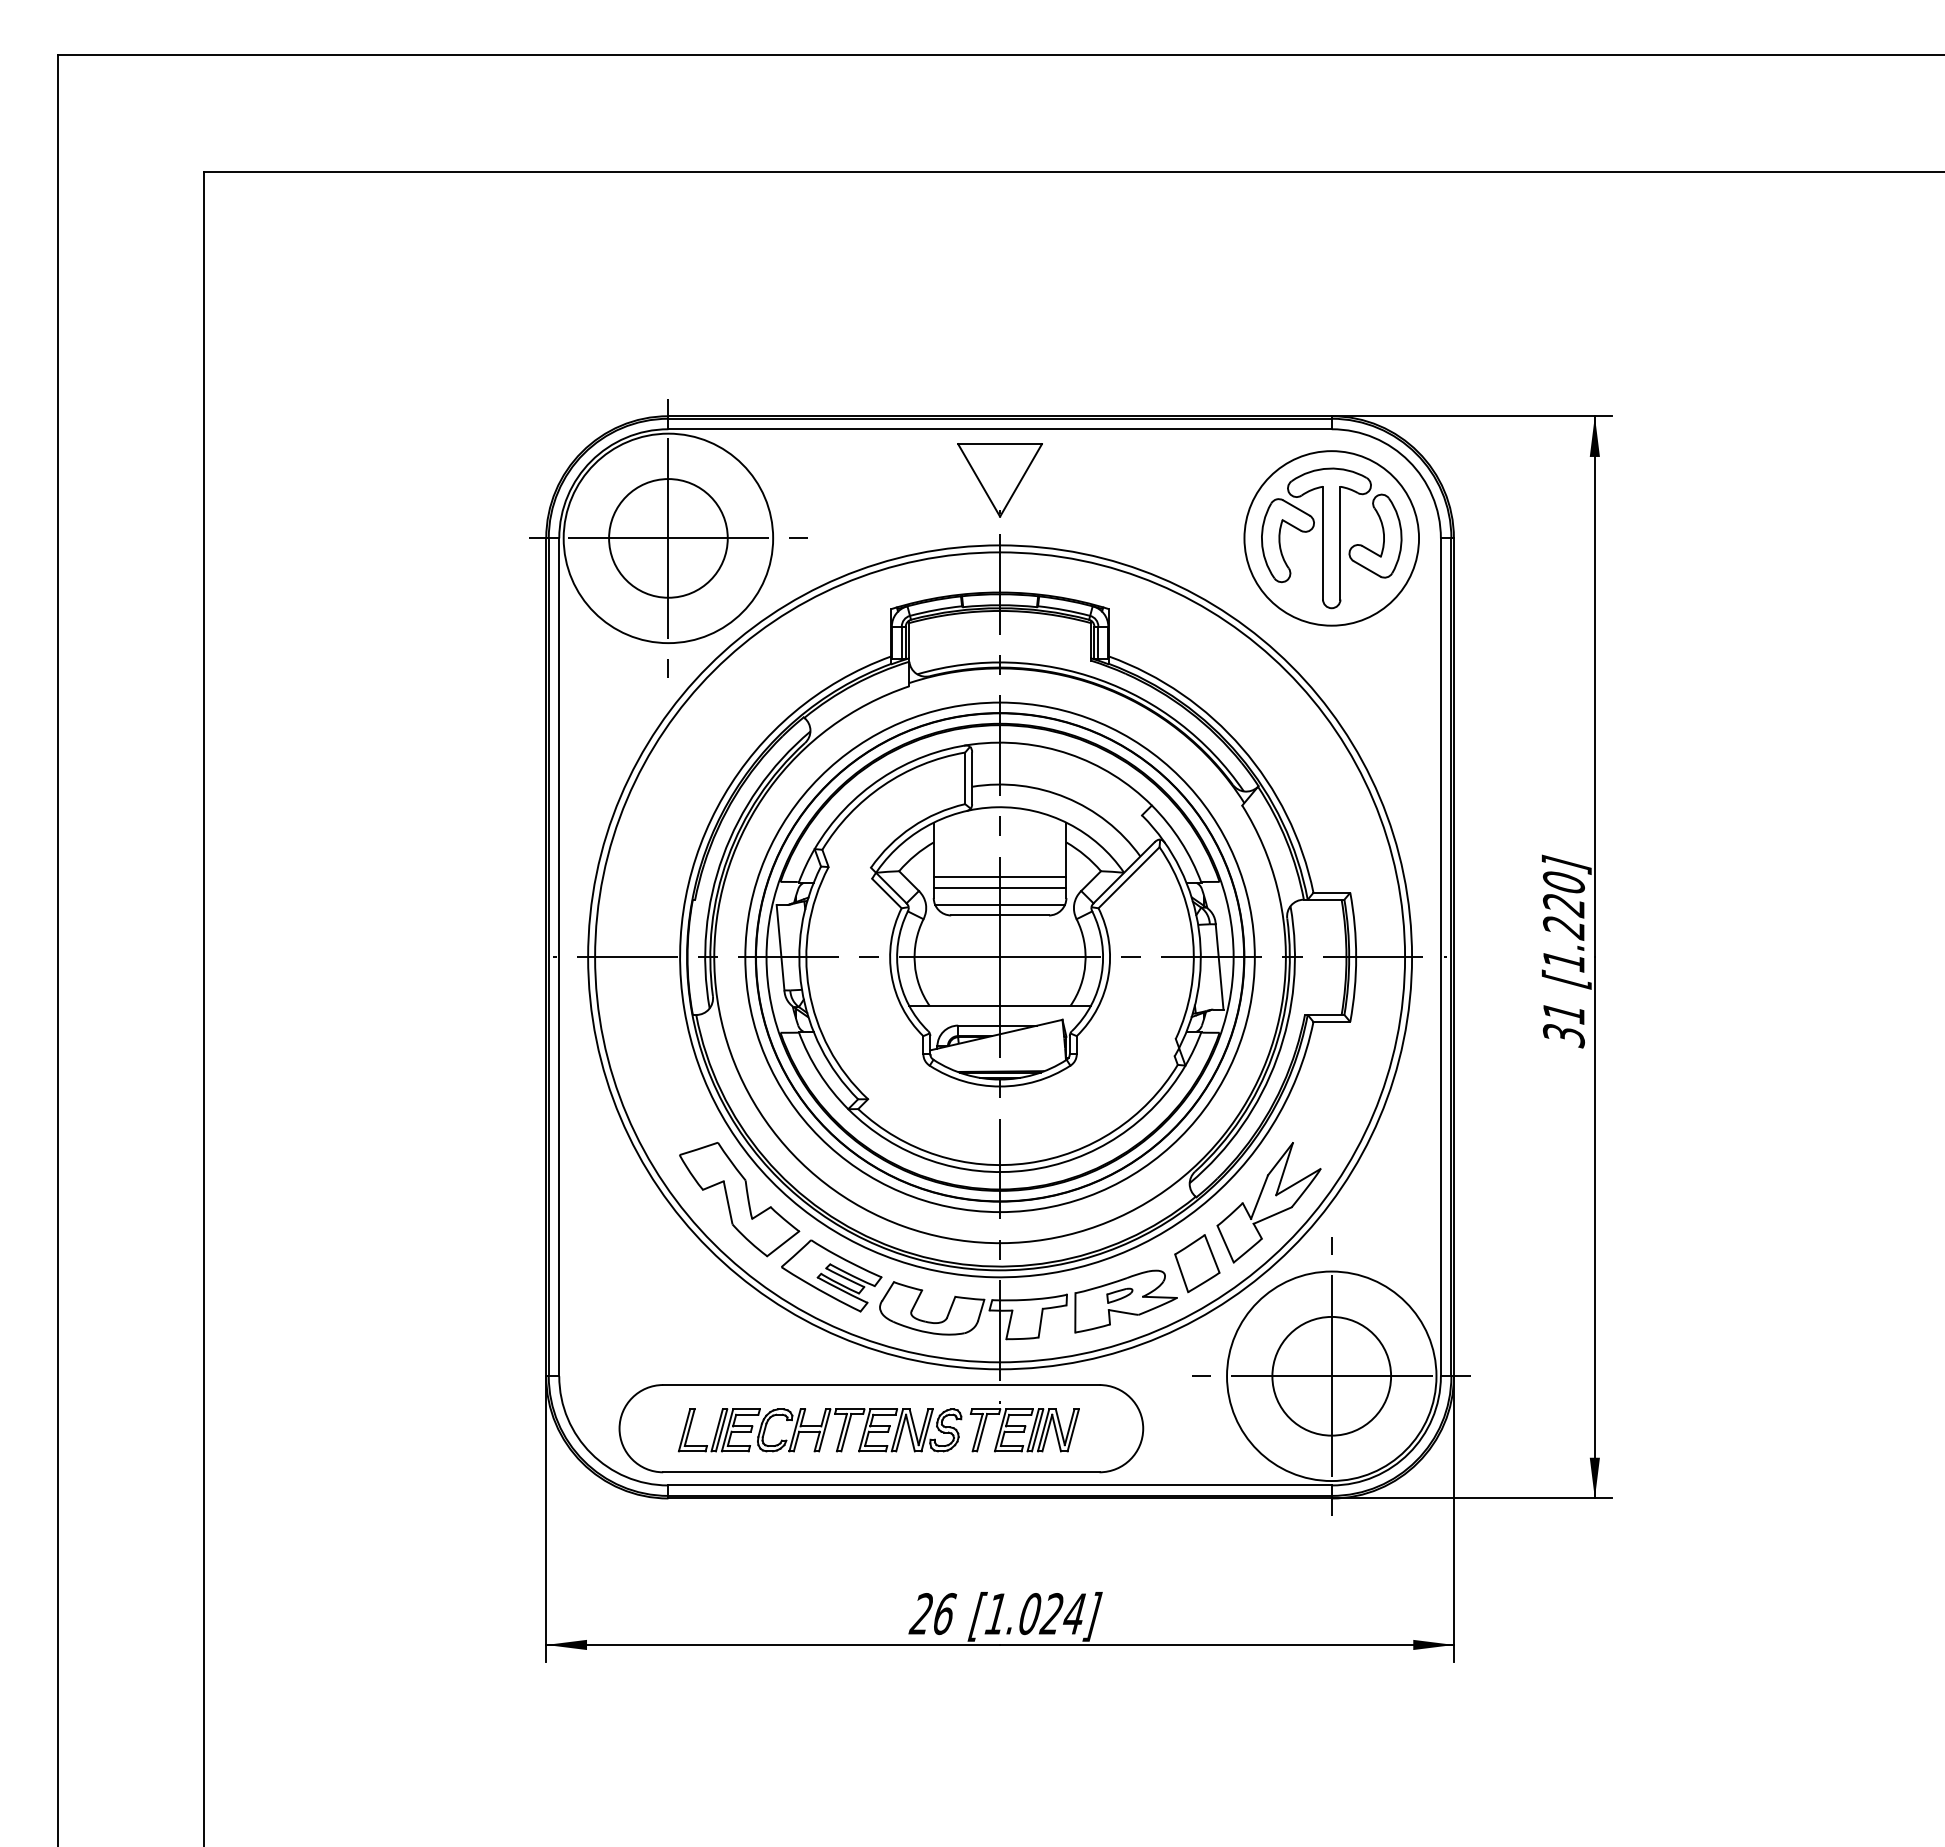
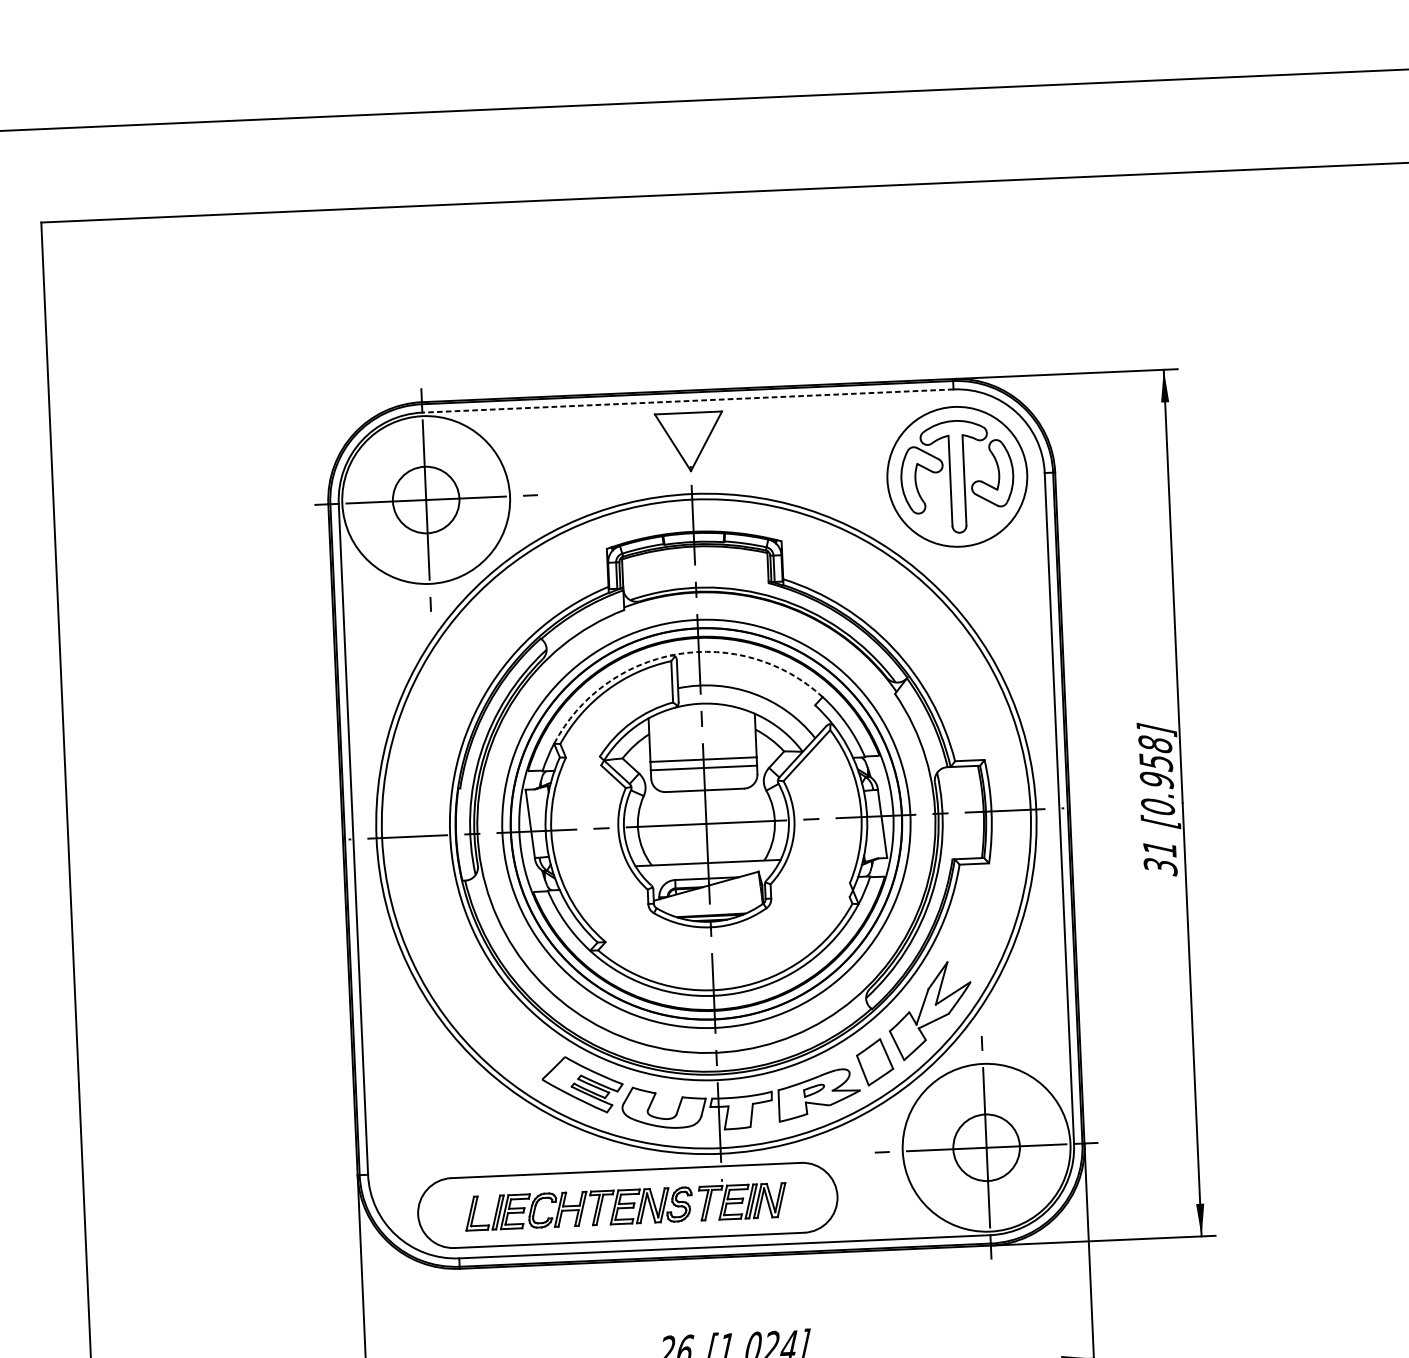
line: (1000, 429) -> (688, 401), solid -> dashed
circle: (668, 538) -> (426, 500), size x0.7
arc: (972, 744) -> (676, 654), solid -> dashed
line: (999, 904) -> (704, 781), removed
text: (1563, 921) -> (1156, 775), [1.220] -> [0.958]
part: (739, 1199) -> (506, 1026), removed
circle: (1331, 1375) -> (986, 1147), size x0.7

